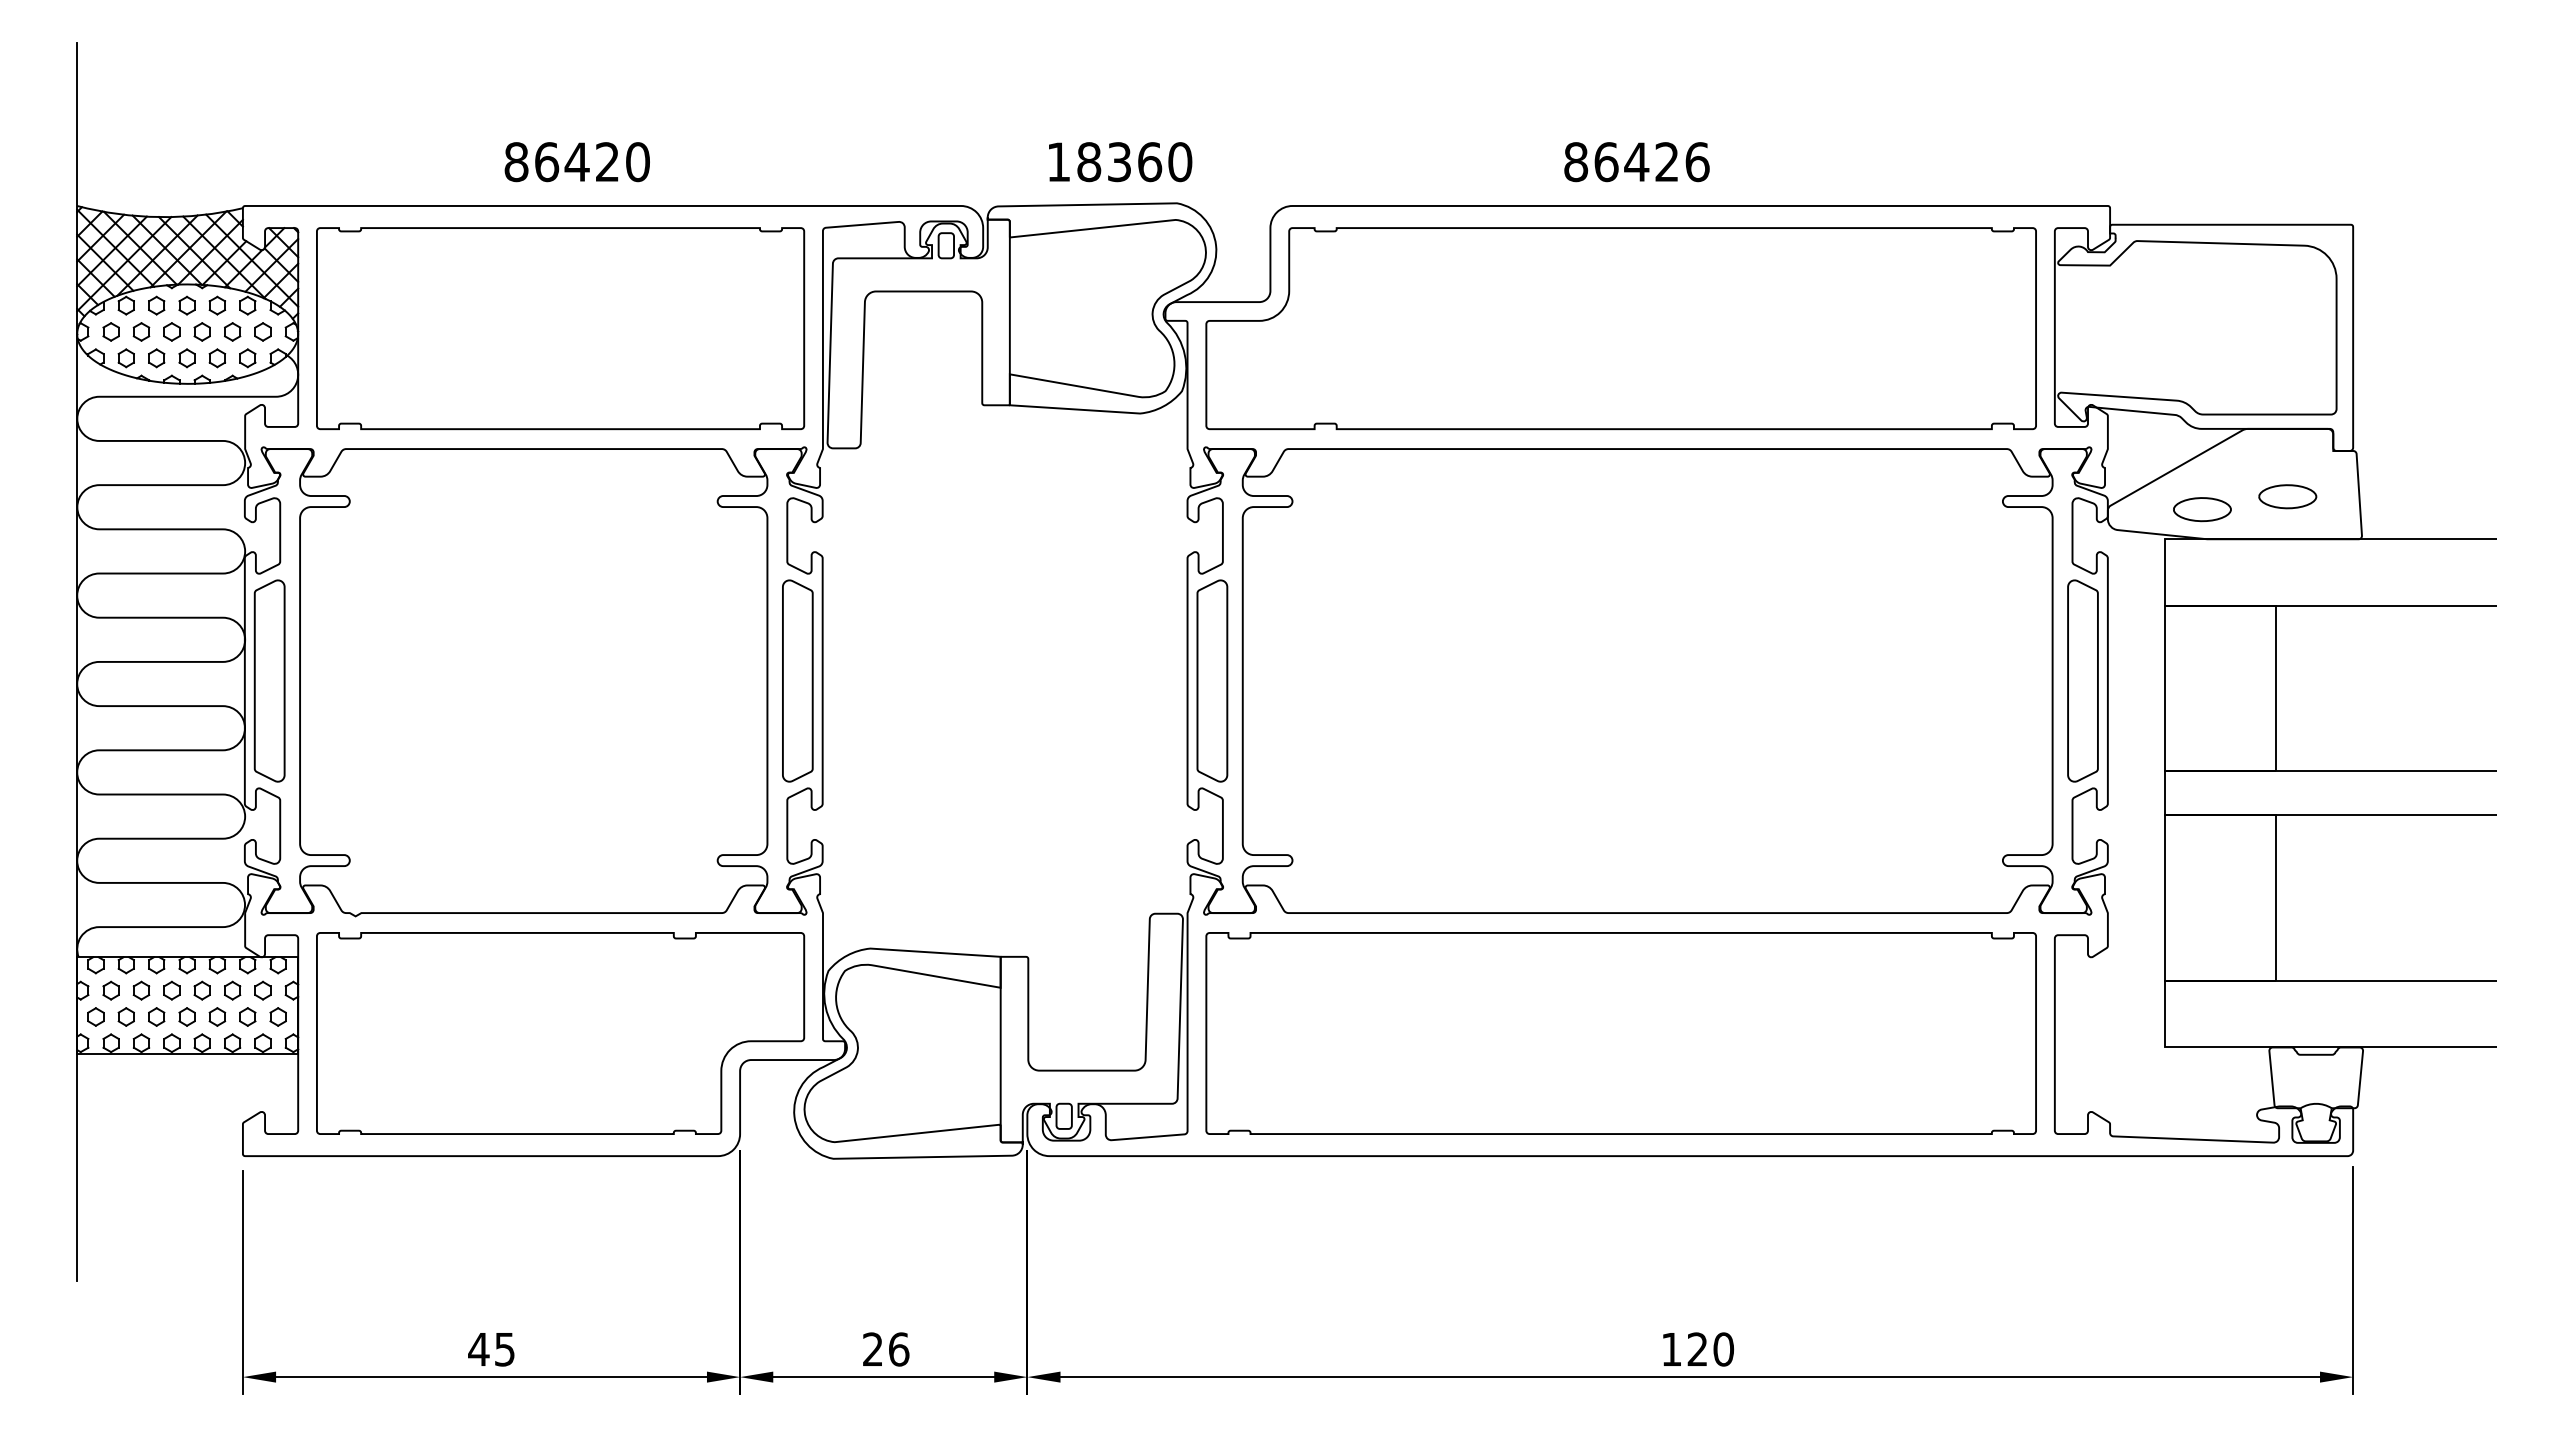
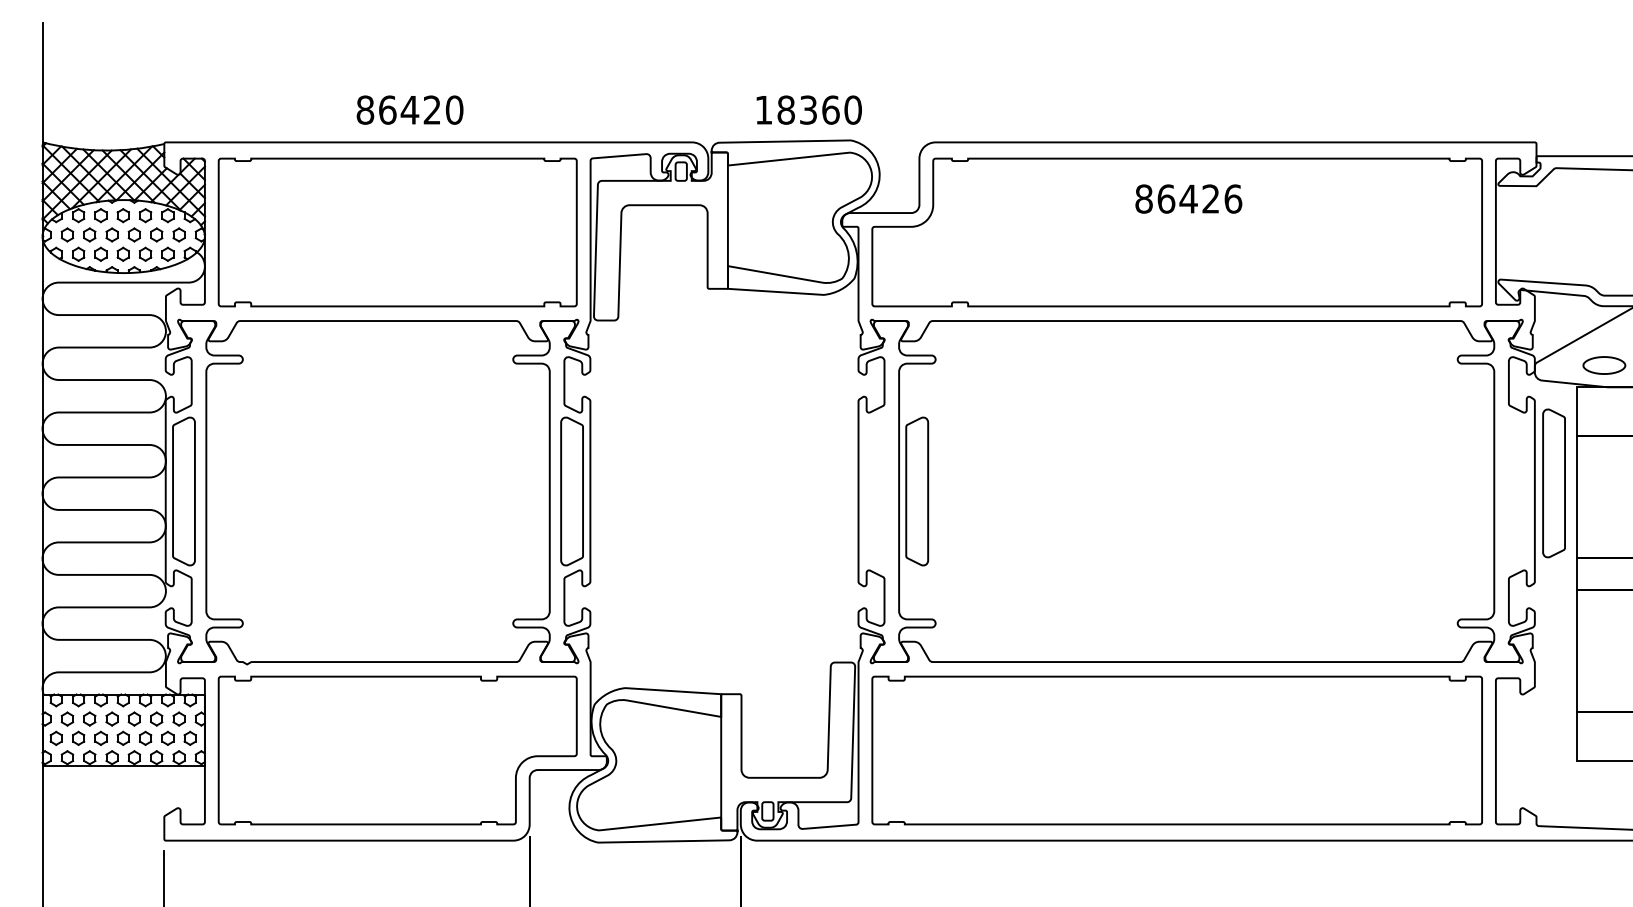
text: (1636, 162) -> (1188, 199), moved
part: (1212, 680) -> (917, 491), moved
part: (2082, 680) -> (1553, 483), moved

